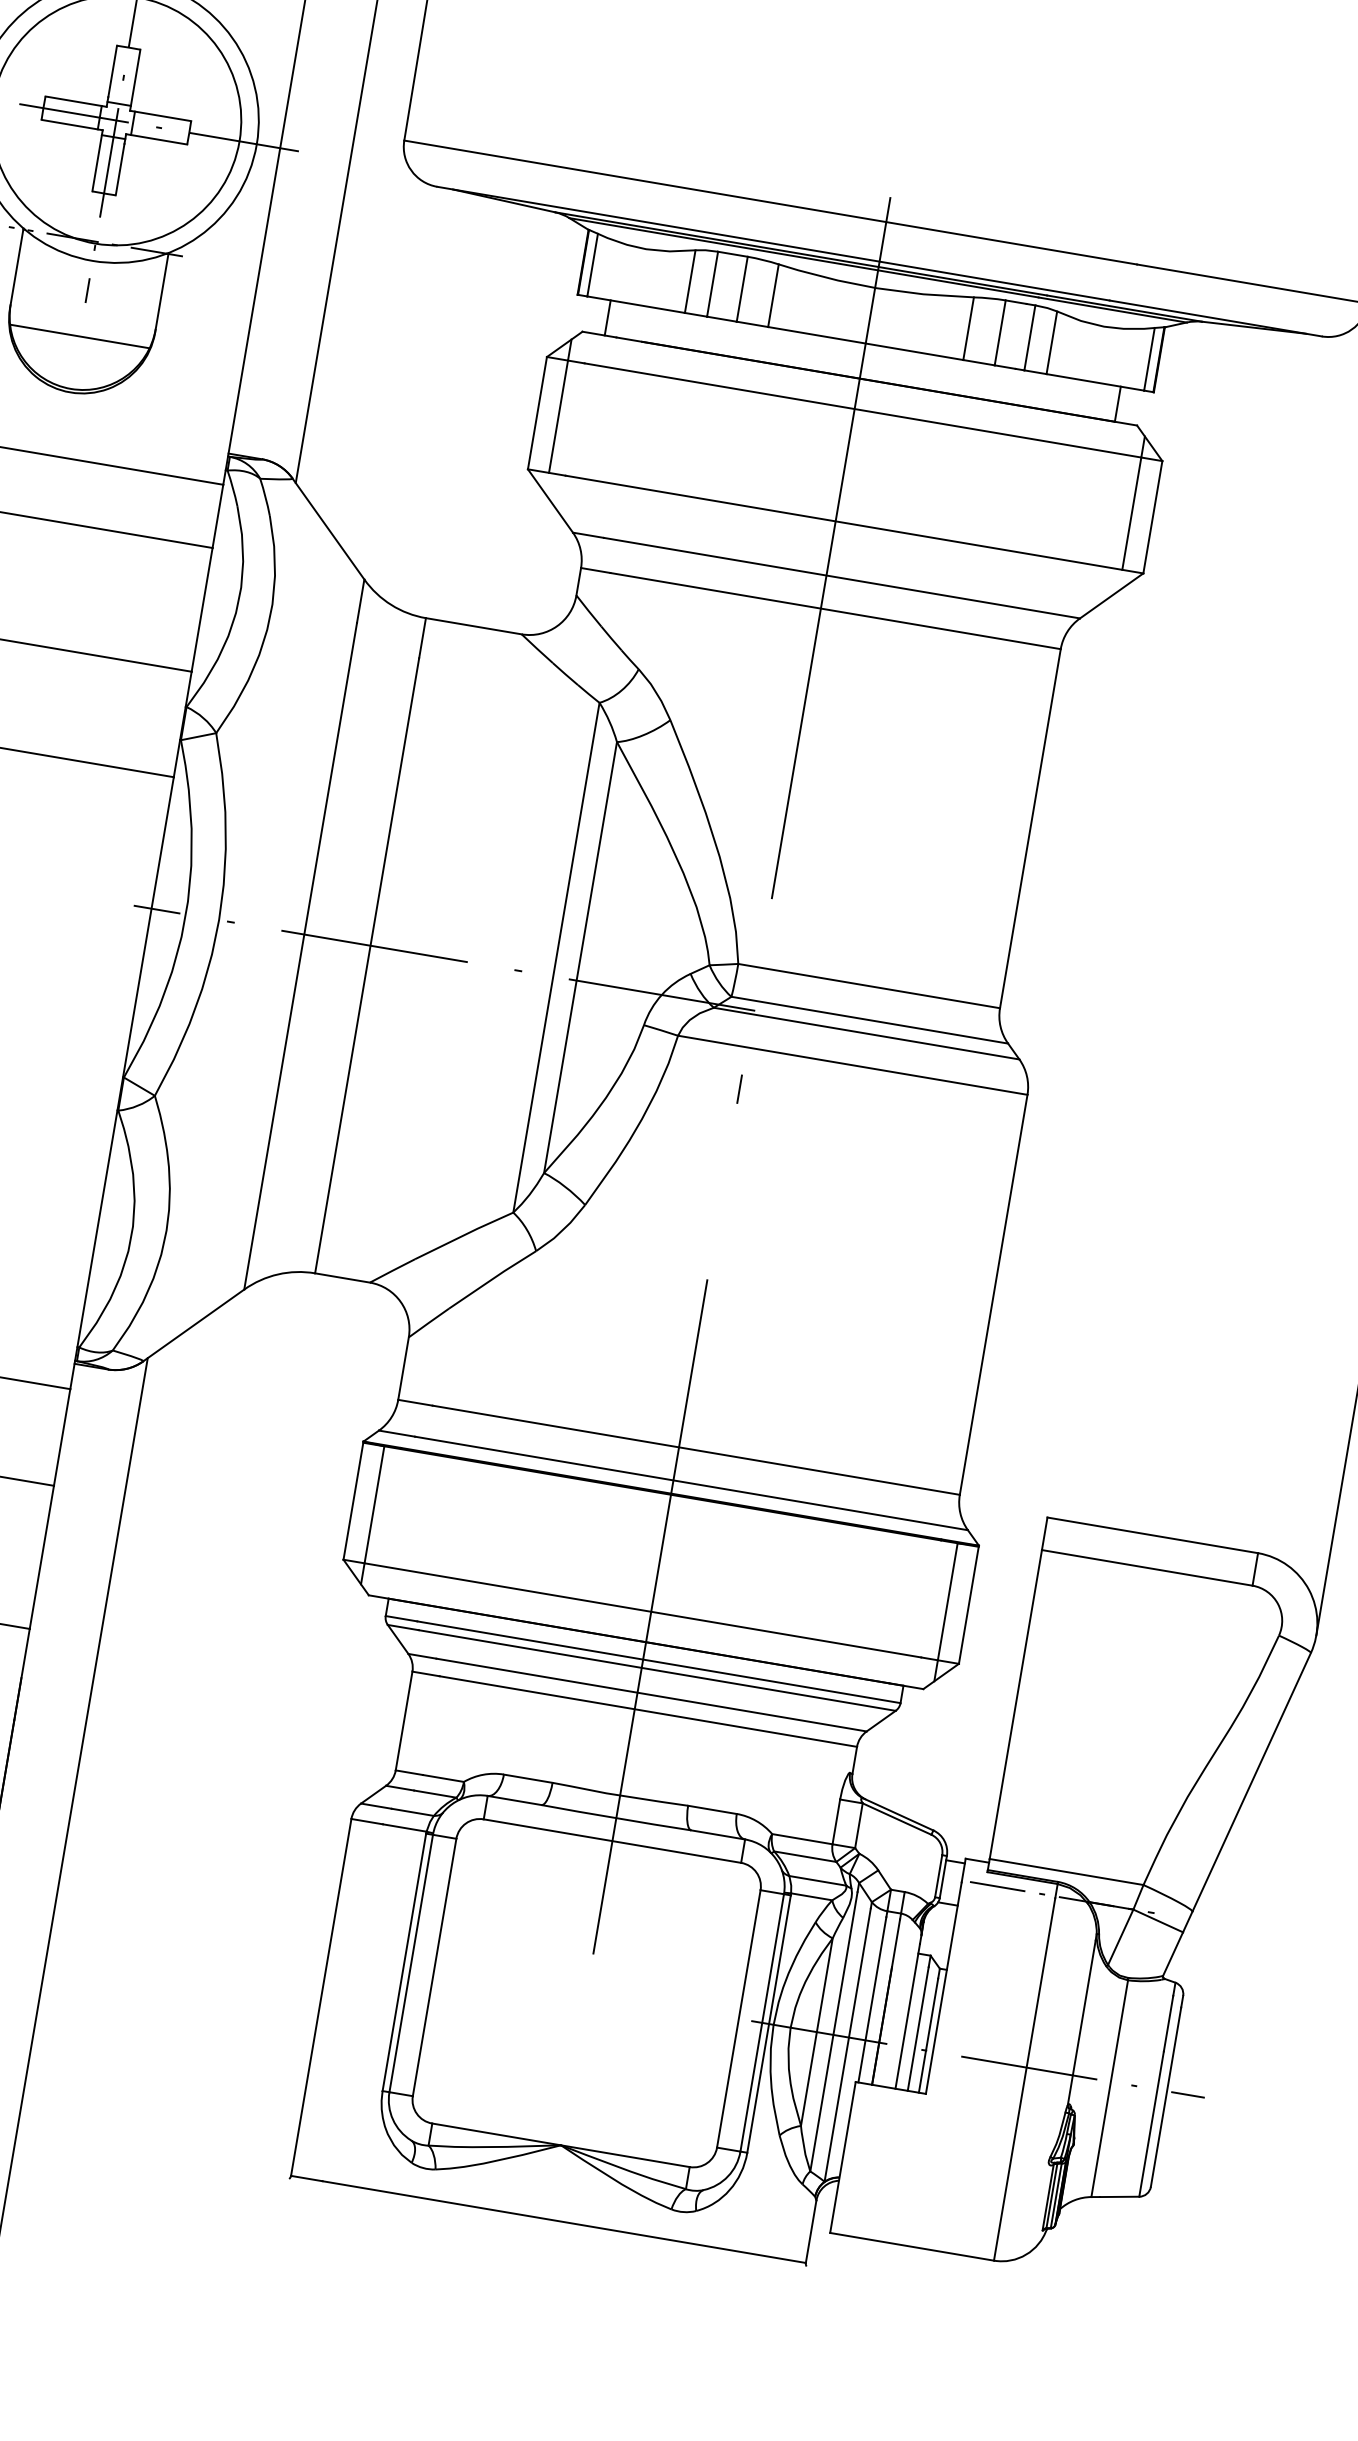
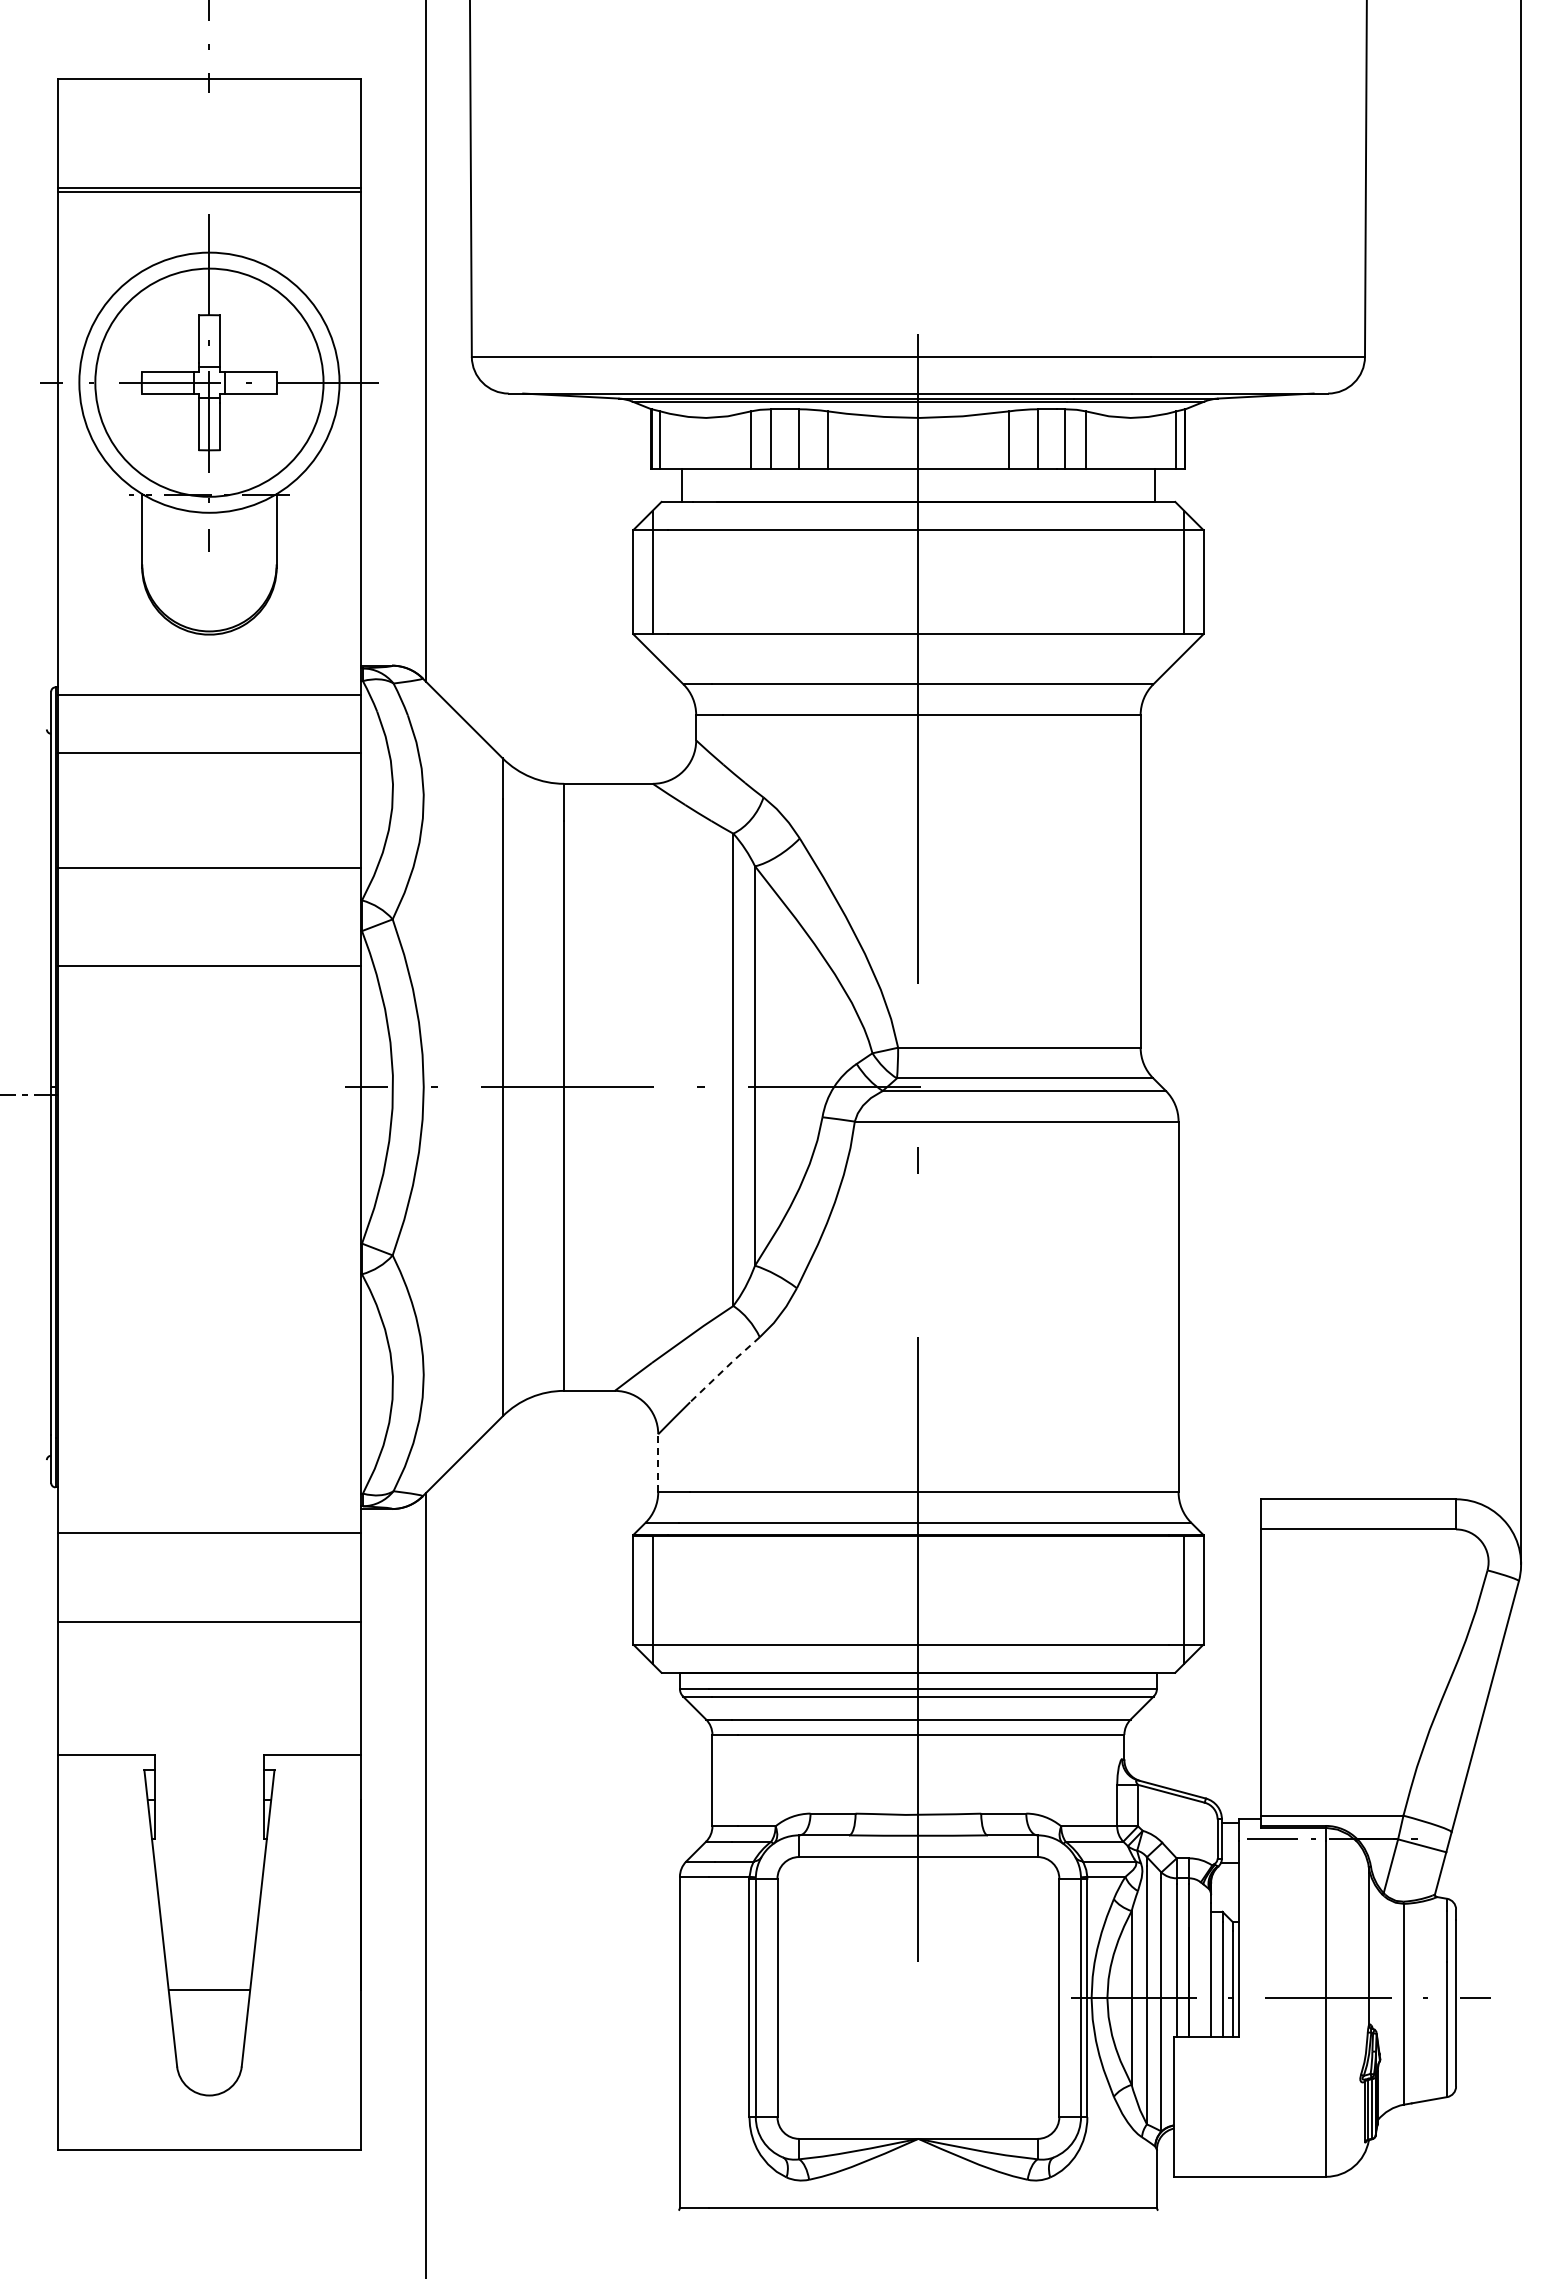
line: (79, 336) -> (209, 582), removed
line: (492, 1278) -> (724, 1368), solid -> dashed
line: (403, 1368) -> (658, 1463), solid -> dashed

